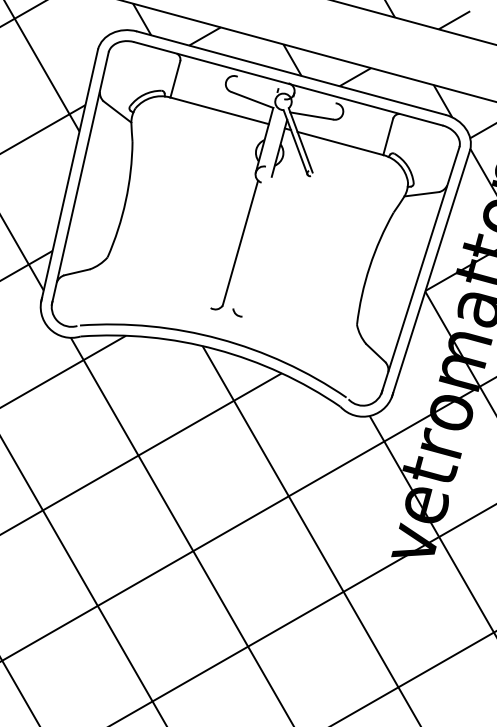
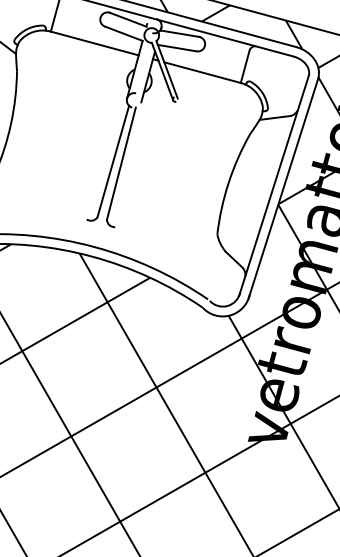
line: (256, 84) -> (127, 19), added
line: (315, 99) -> (180, 33), added
line: (249, 245) -> (121, 163), added

